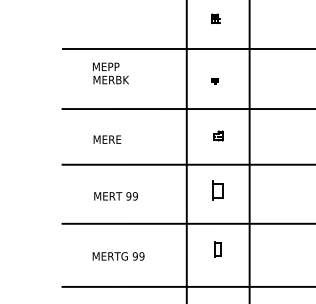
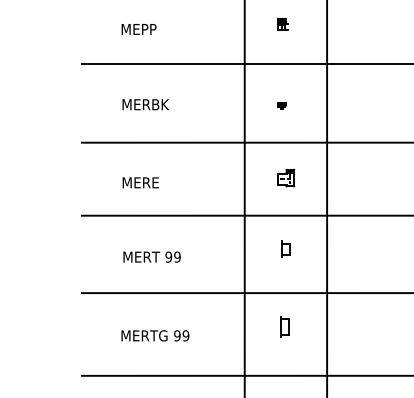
text: (105, 66) -> (138, 29), moved
part: (218, 135) -> (286, 177), size x1.43
part: (217, 189) -> (285, 248), size x0.62

